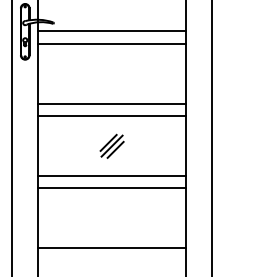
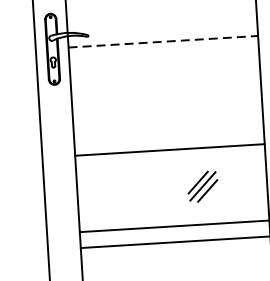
line: (112, 31) -> (163, 42), solid -> dashed
line: (111, 43) -> (163, 57), removed
line: (111, 103) -> (168, 133), removed
part: (111, 145) -> (202, 185), moved

